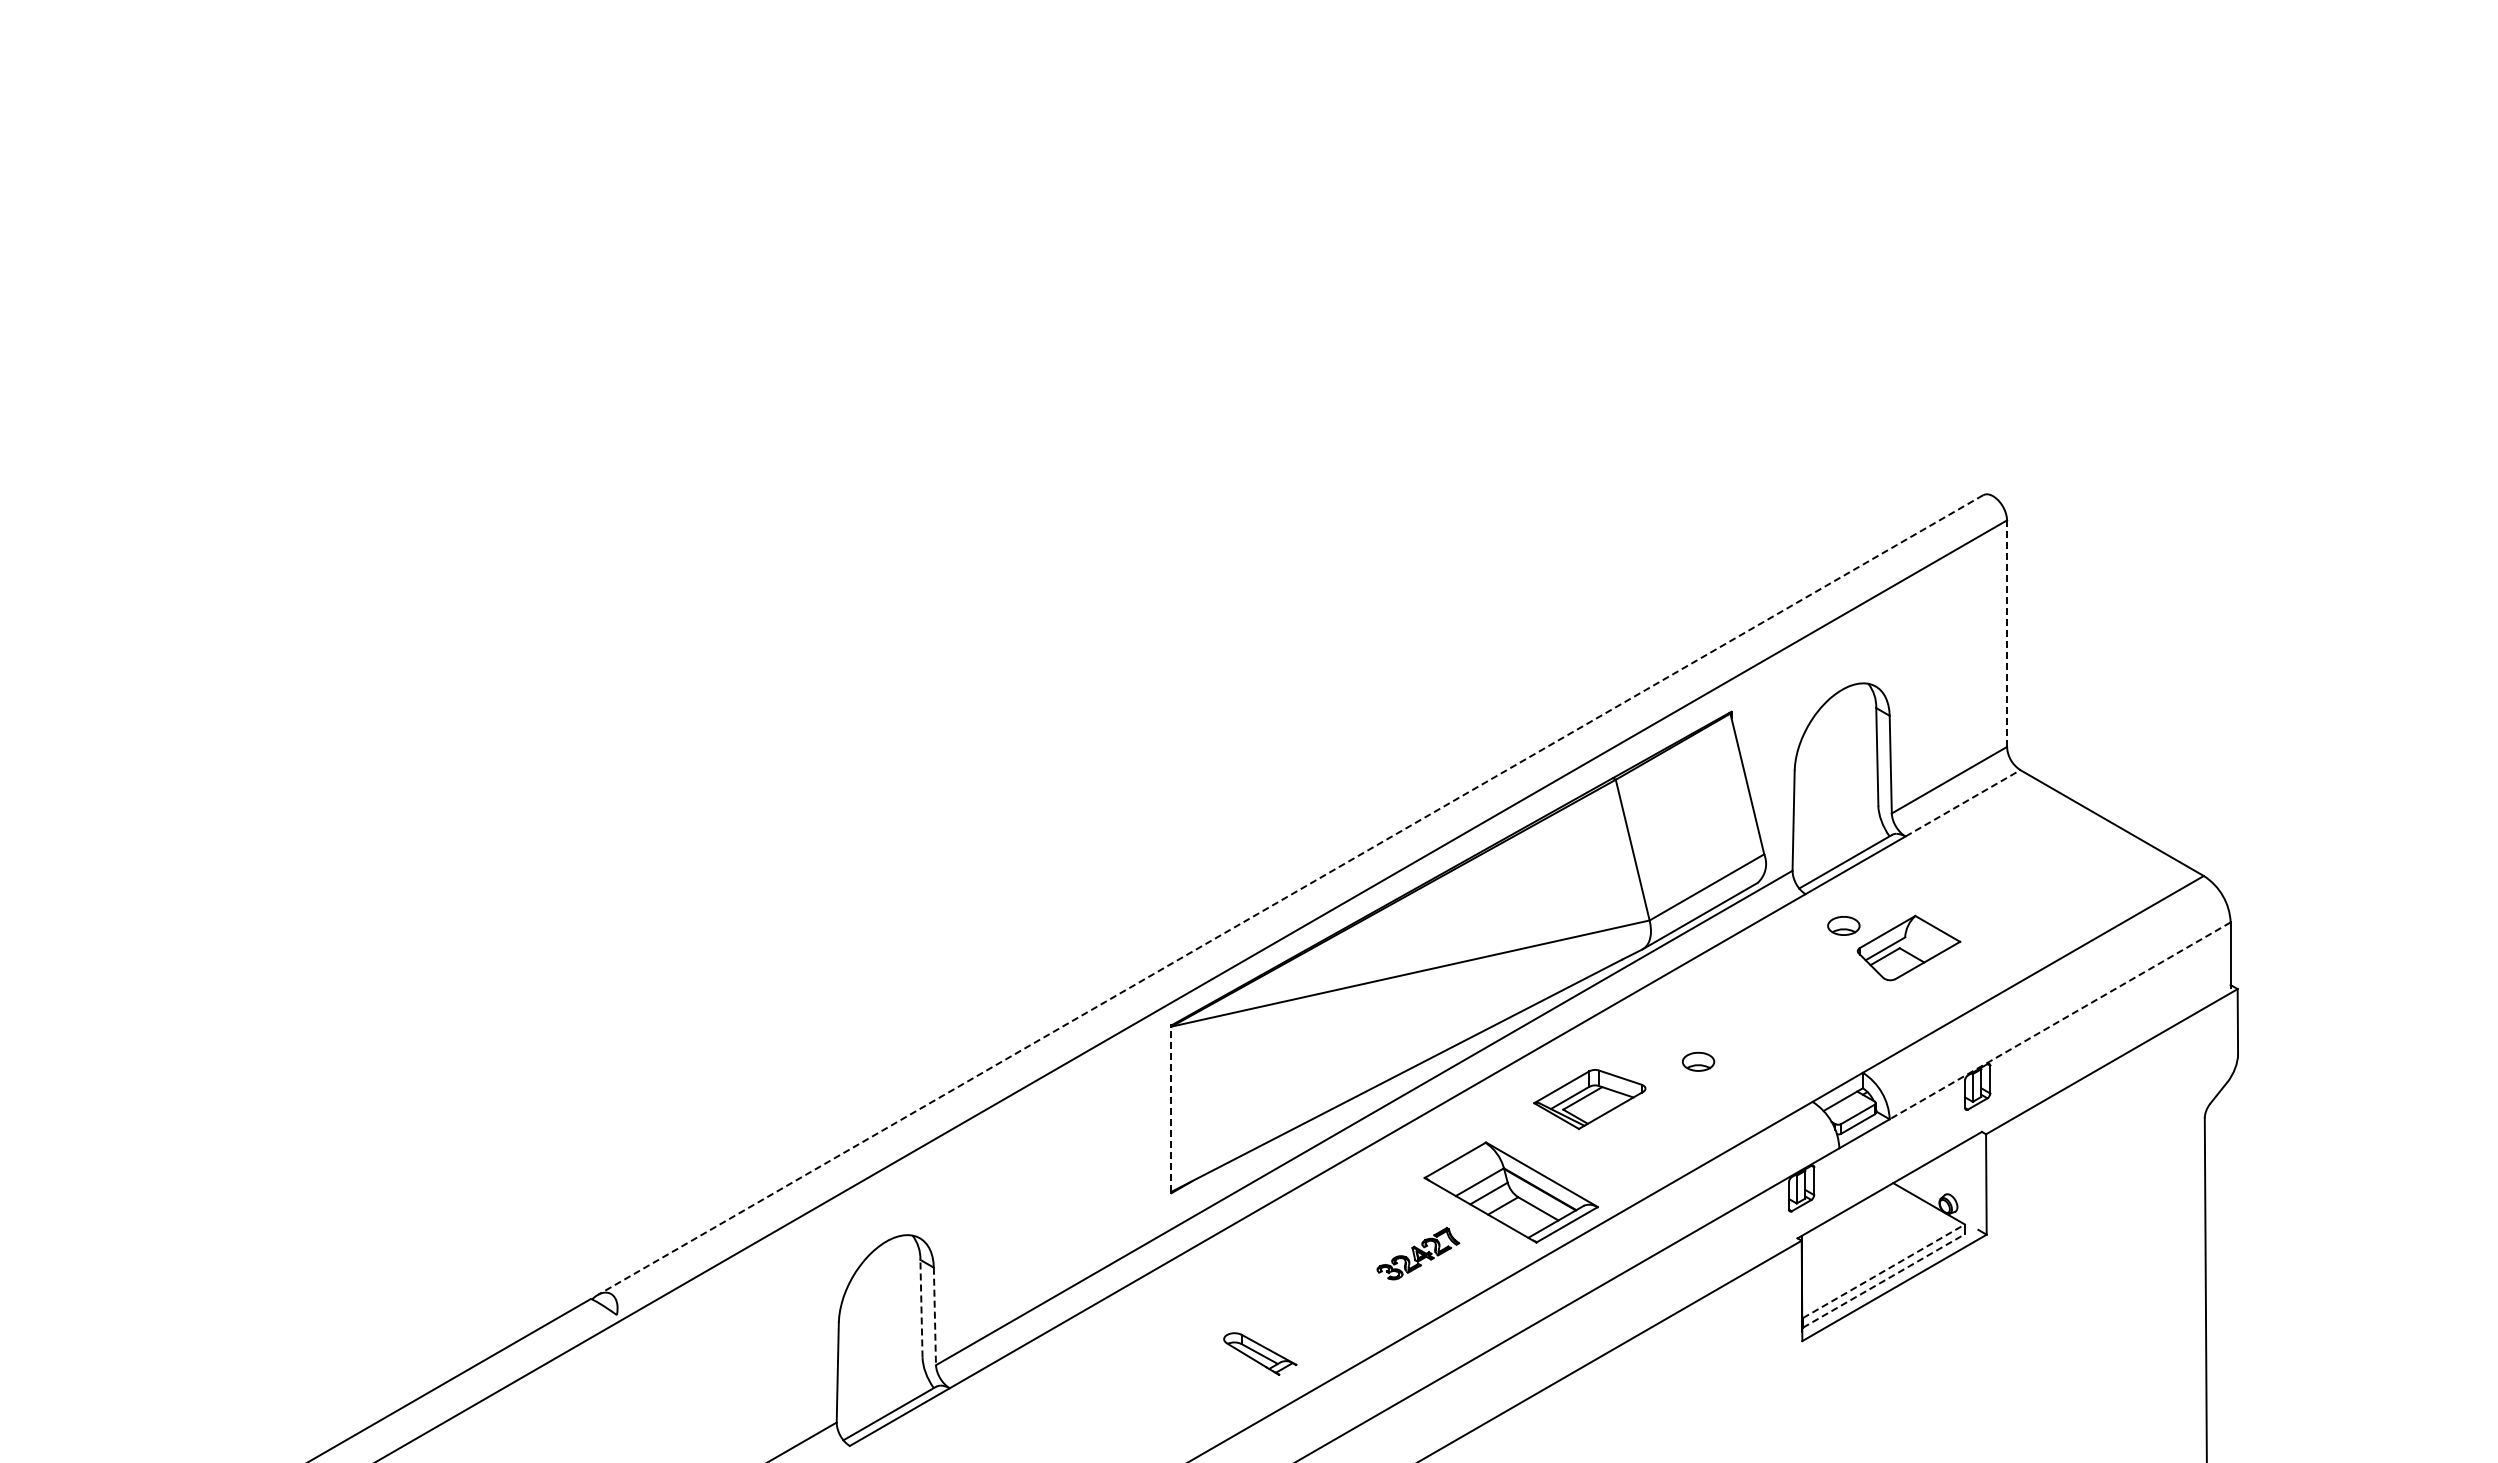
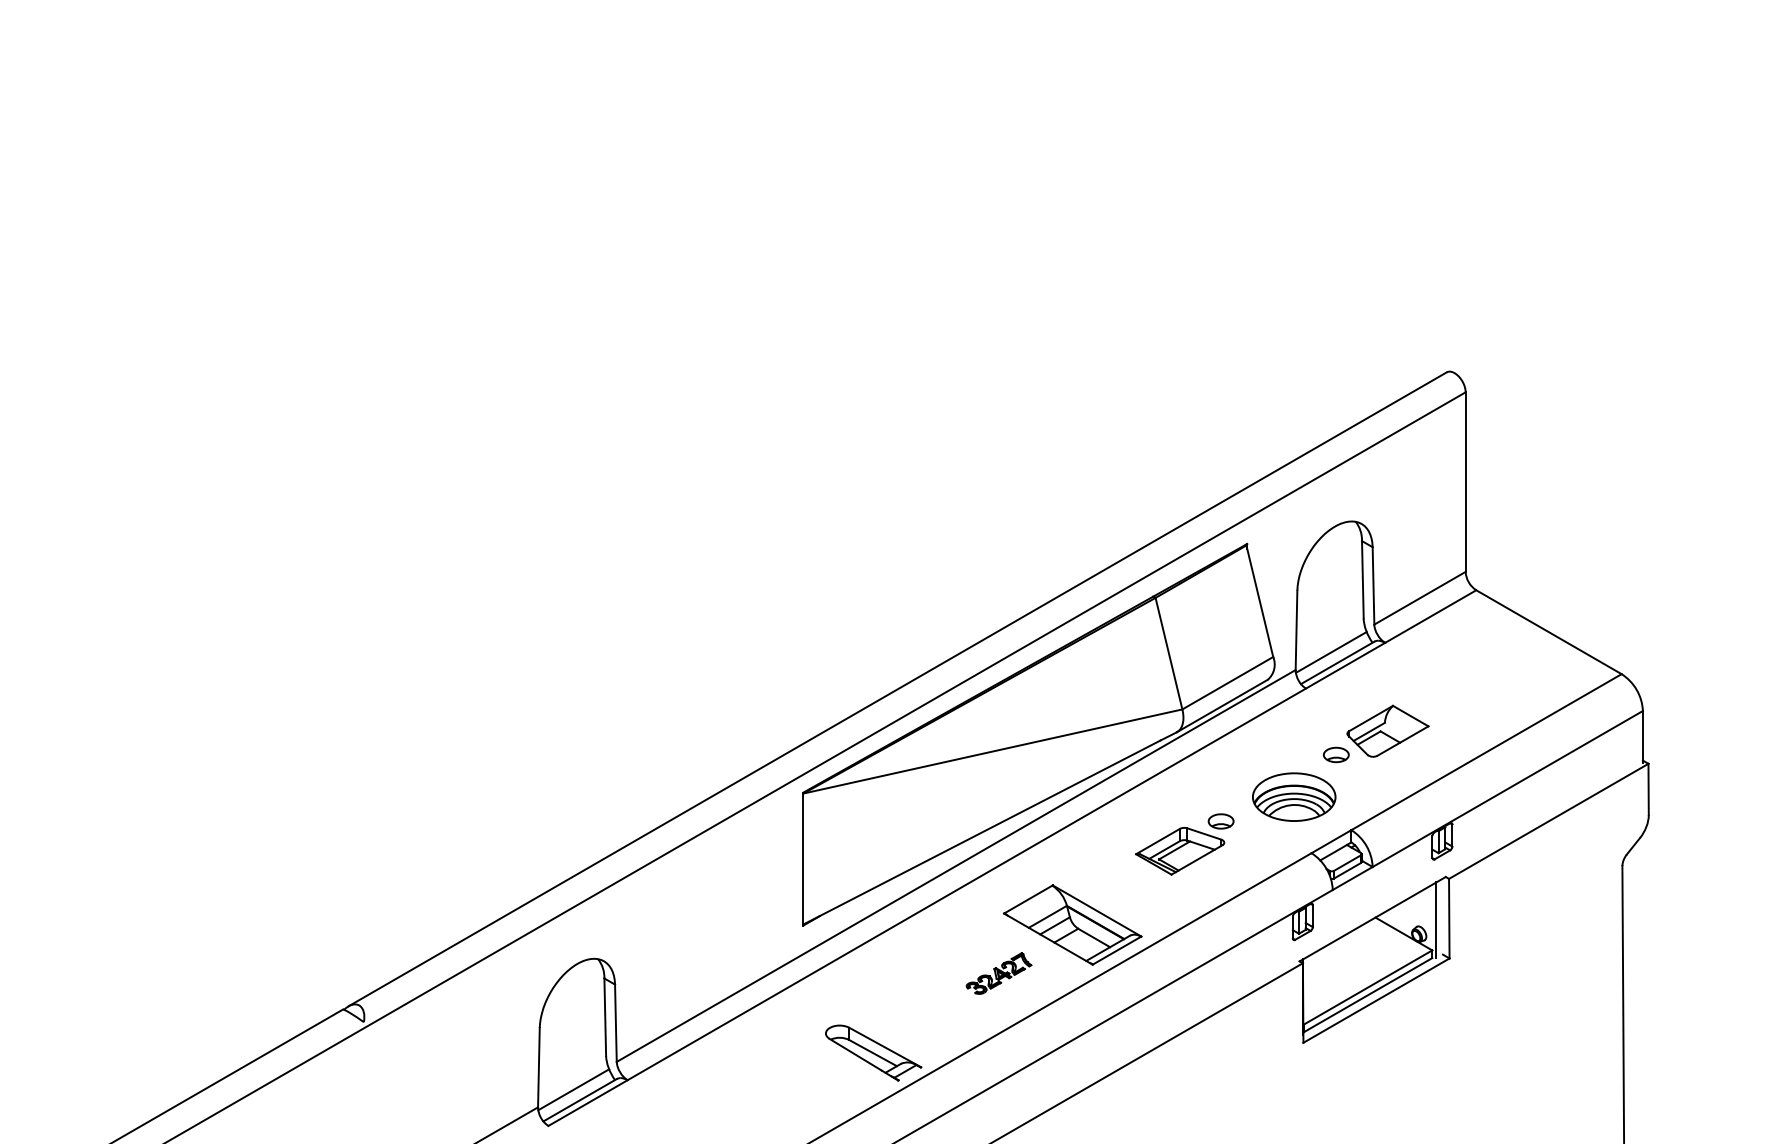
line: (2007, 634) -> (1466, 482), dashed -> solid
line: (1963, 803) -> (1431, 616), dashed -> solid
line: (1837, 848) -> (1331, 652), added
line: (1290, 895) -> (897, 689), dashed -> solid
part: (1843, 925) -> (1336, 754), moved
line: (2060, 1020) -> (1508, 788), dashed -> solid
part: (1790, 1031) -> (1294, 797), added
part: (1589, 1099) -> (1179, 851), moved
line: (1171, 1109) -> (803, 859), dashed -> solid
line: (1970, 1186) -> (1436, 920), added
line: (1883, 1271) -> (1367, 987), dashed -> solid
line: (1883, 1280) -> (1367, 994), dashed -> solid
line: (921, 1308) -> (605, 1016), dashed -> solid
line: (934, 1316) -> (615, 1023), dashed -> solid
part: (1260, 1353) -> (873, 1052), size x1.67
line: (881, 1400) -> (573, 1089), added

